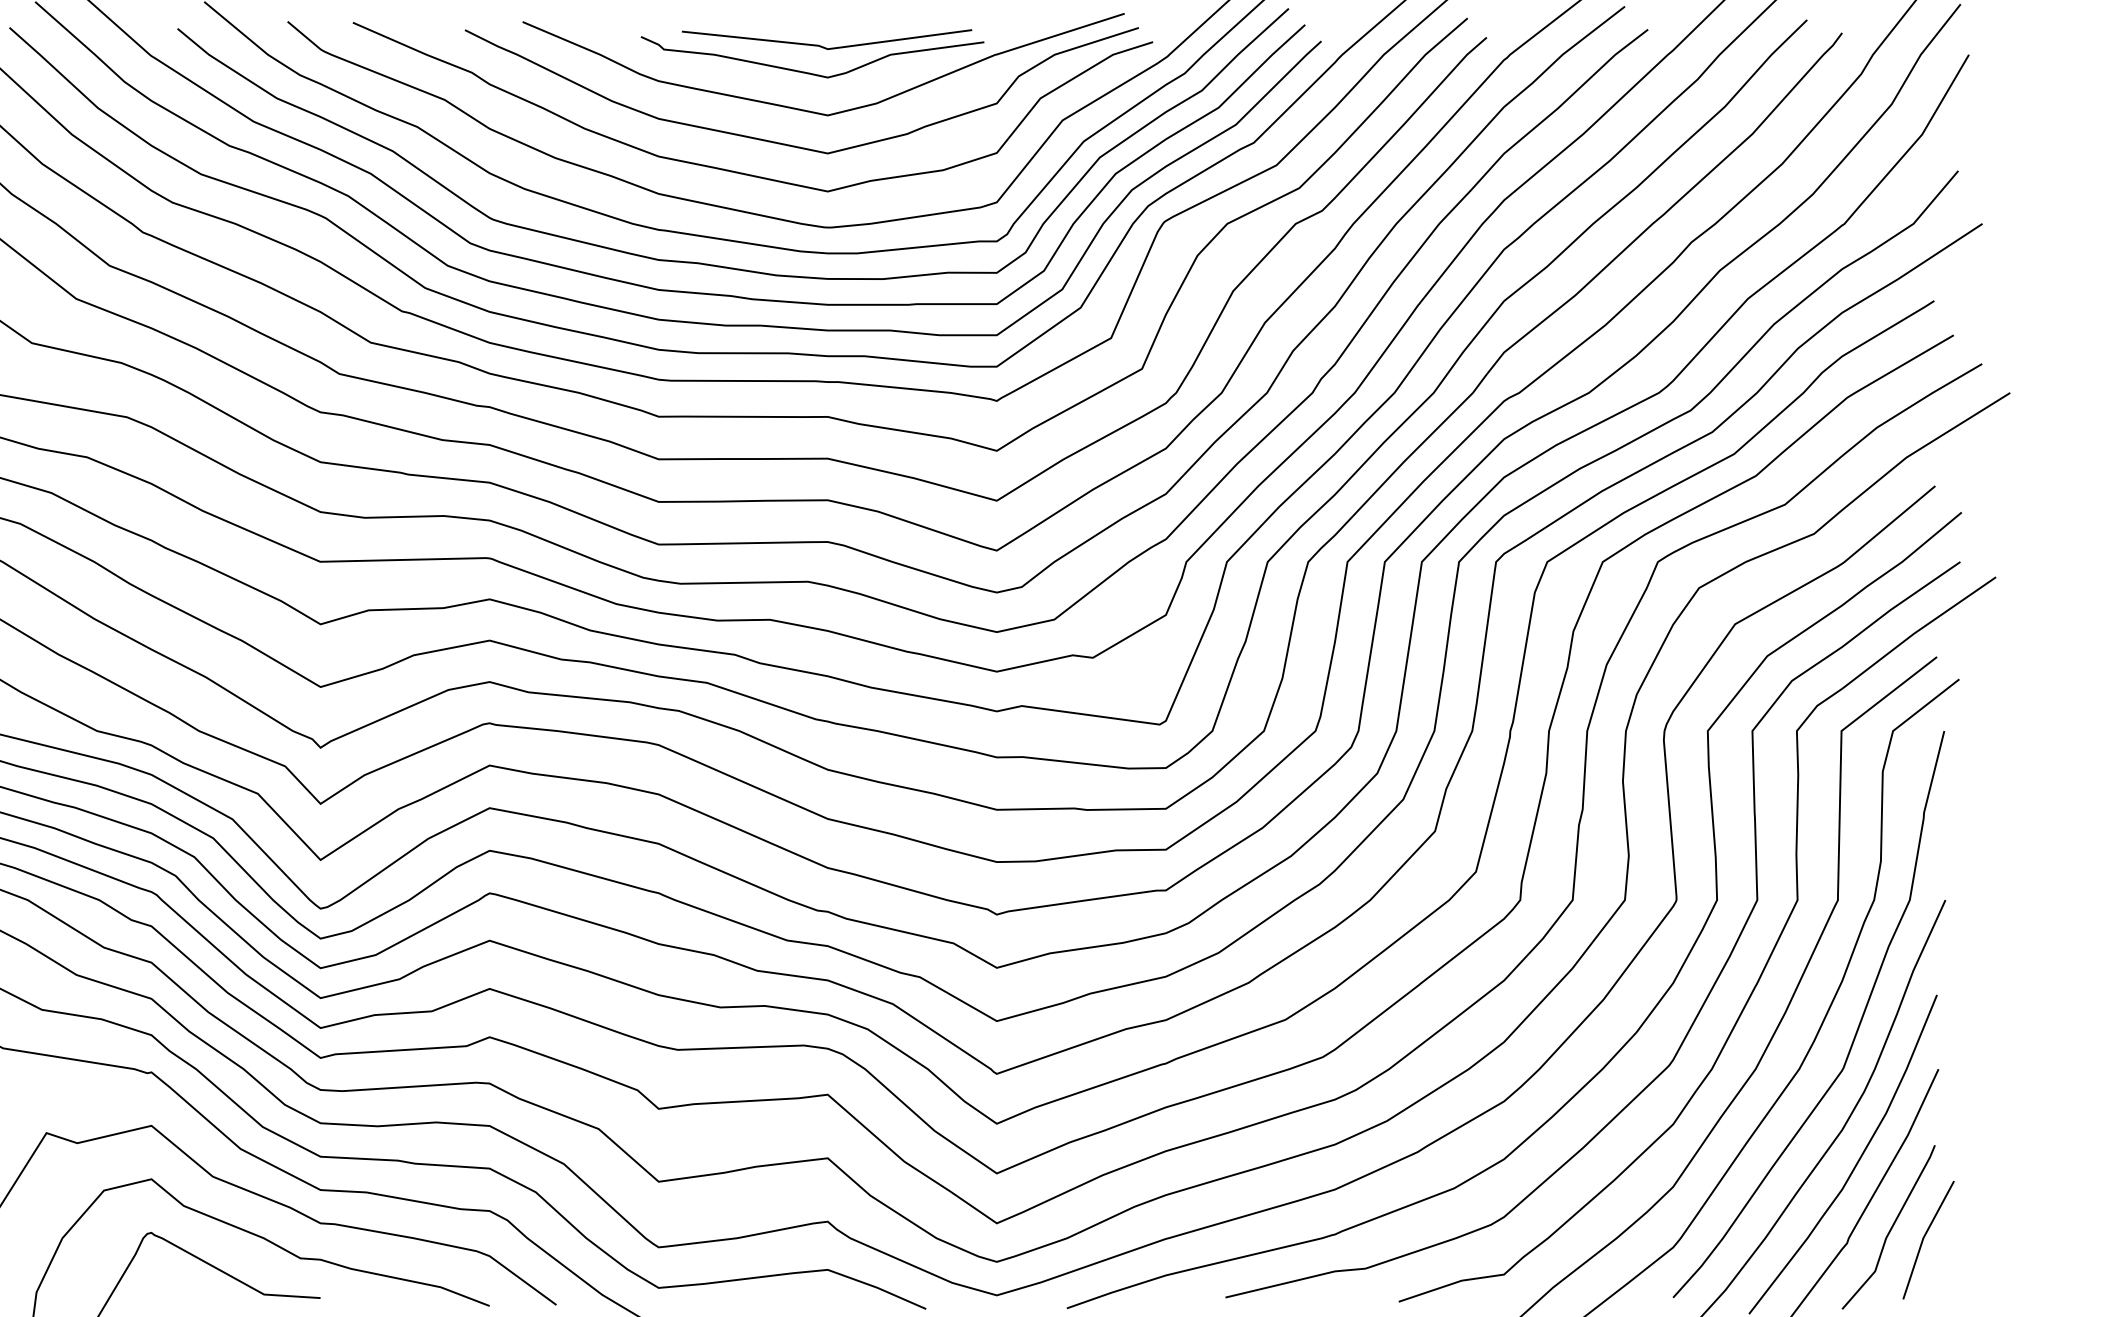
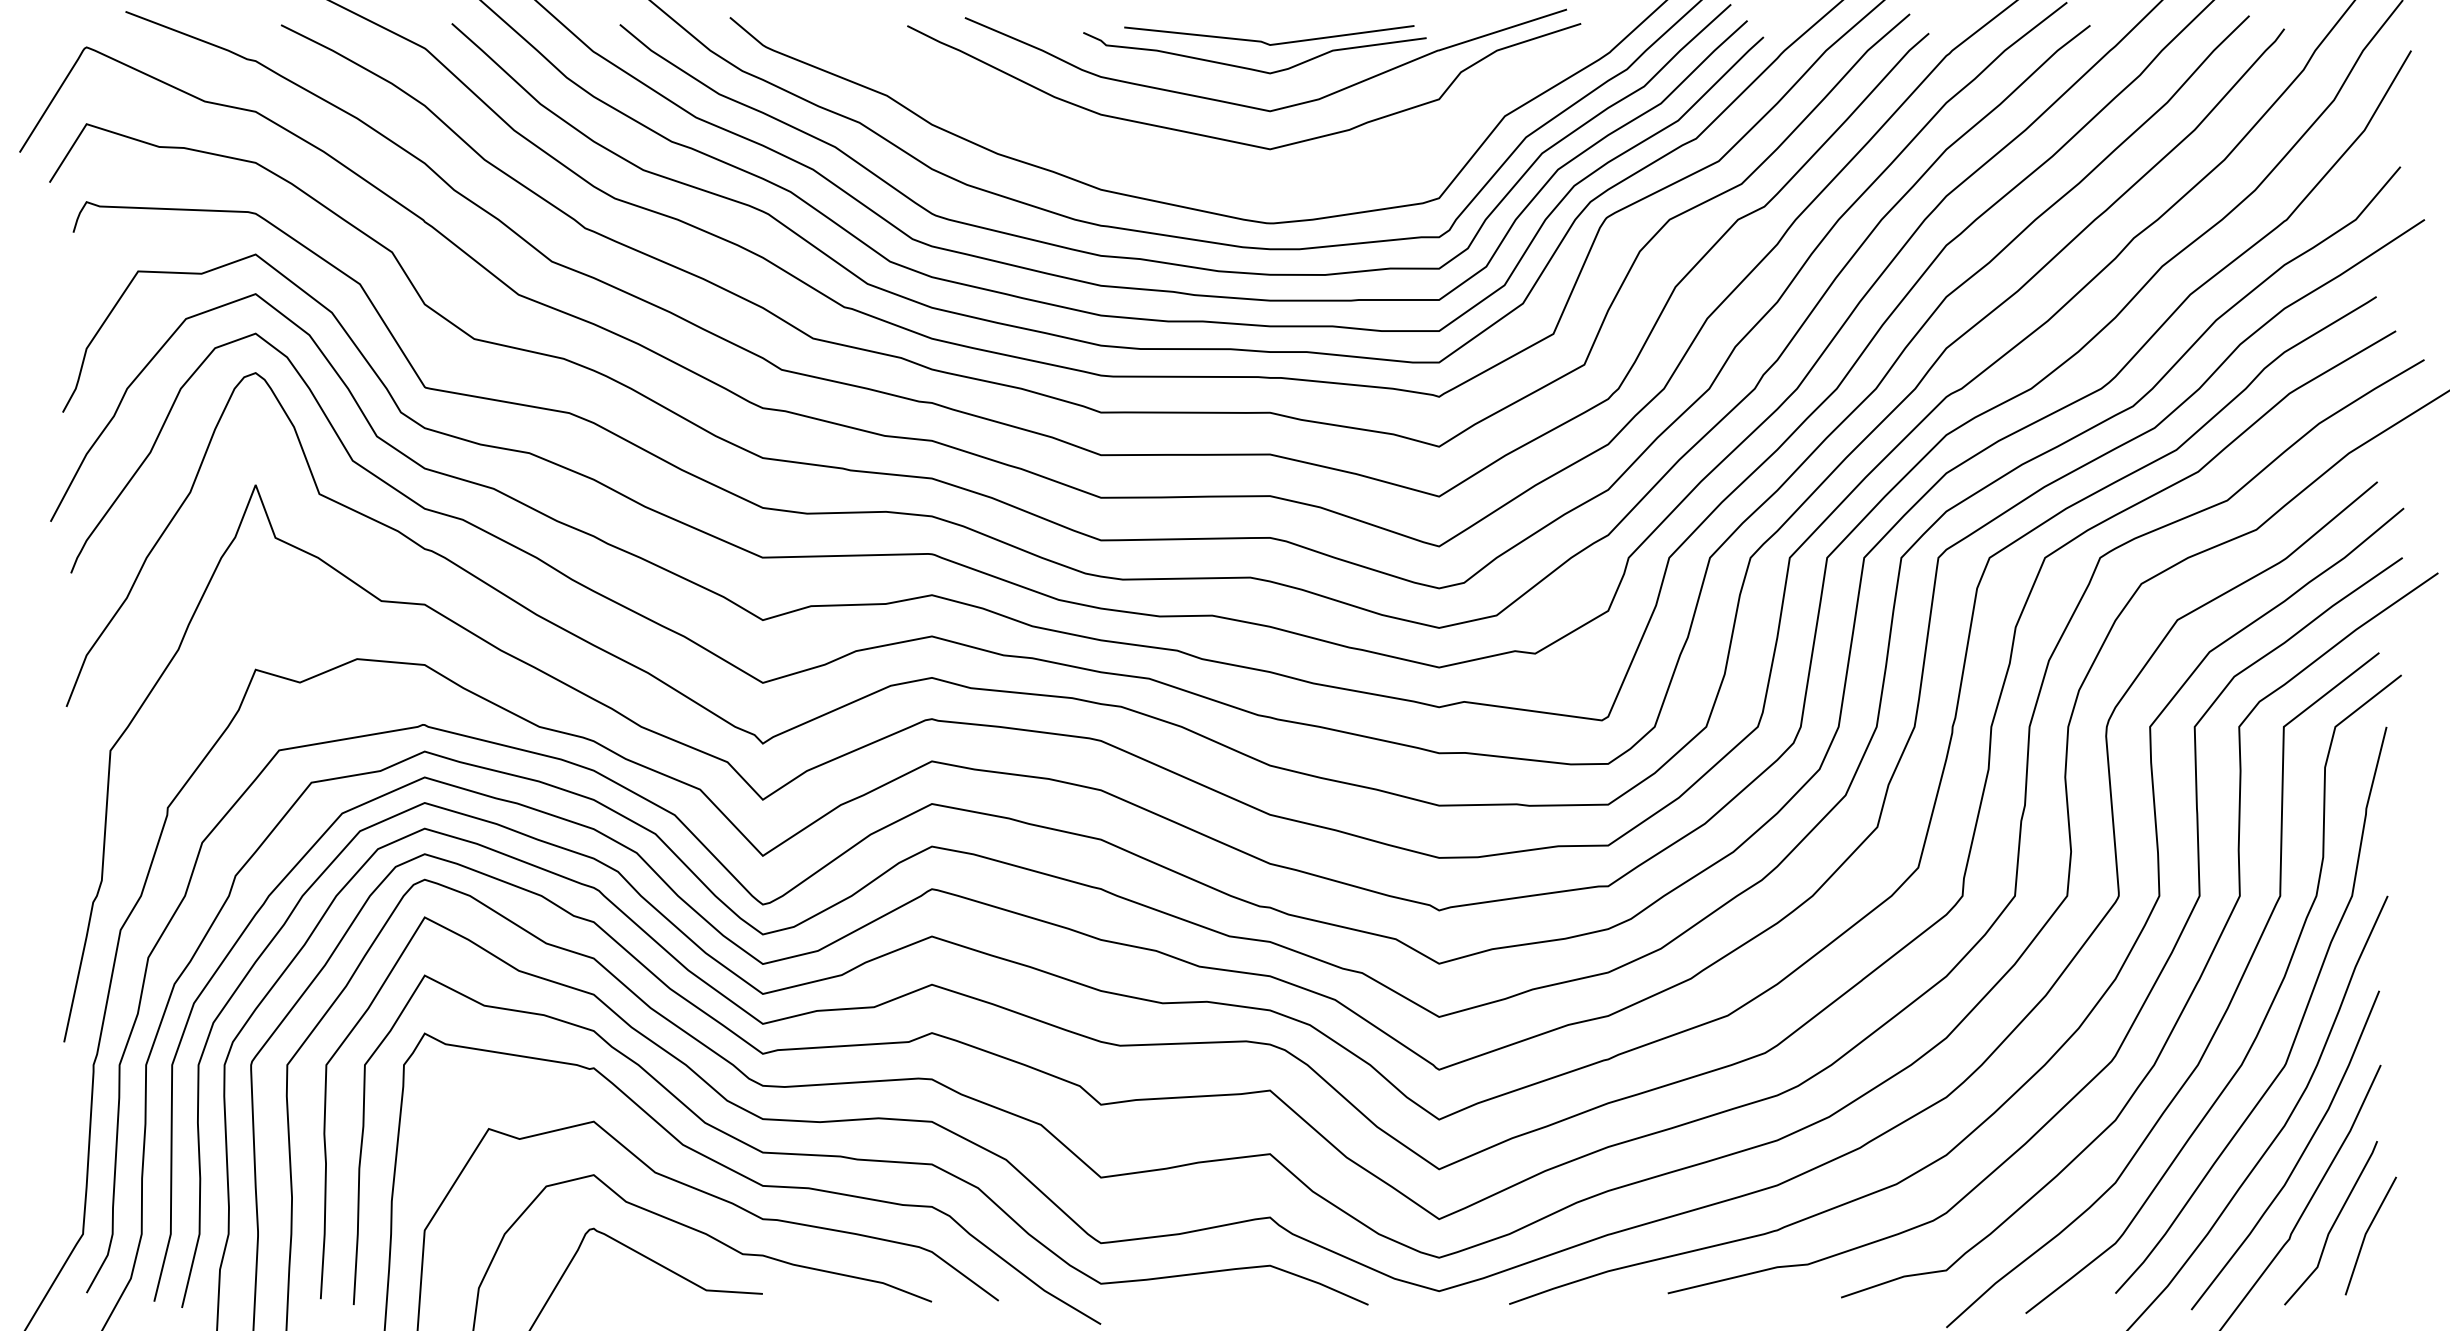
curve: (739, 171) -> (1181, 167), removed

